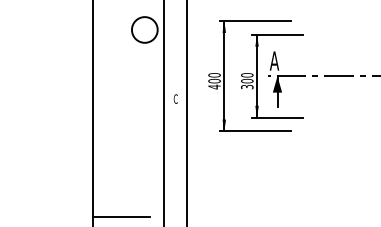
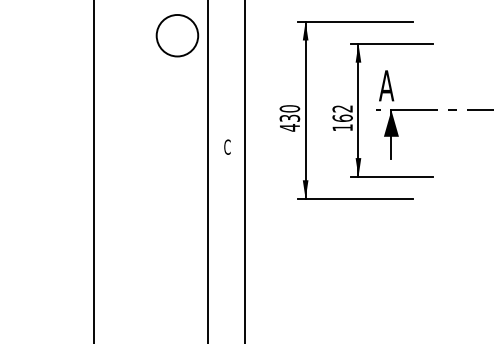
text: (214, 80) -> (289, 117), 400 -> 430
text: (247, 81) -> (343, 118), 300 -> 162
line: (121, 217) -> (139, 338), removed

